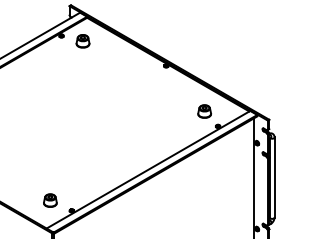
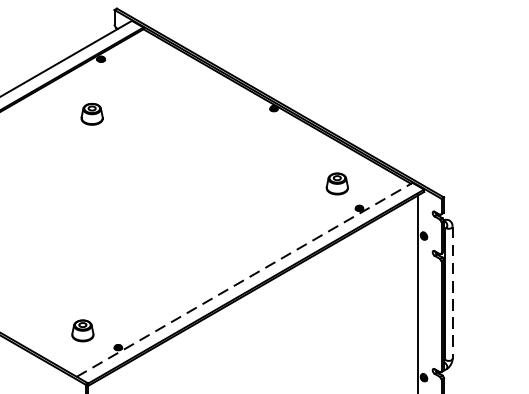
part: (82, 41) -> (91, 114), moved
line: (148, 169) -> (244, 279), solid -> dashed
line: (274, 177) -> (452, 292), solid -> dashed

